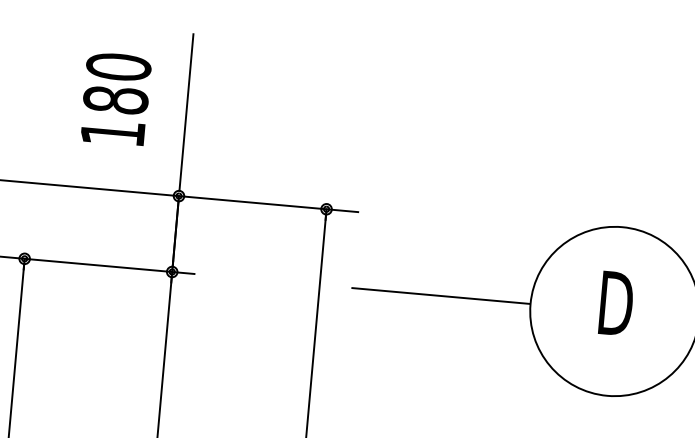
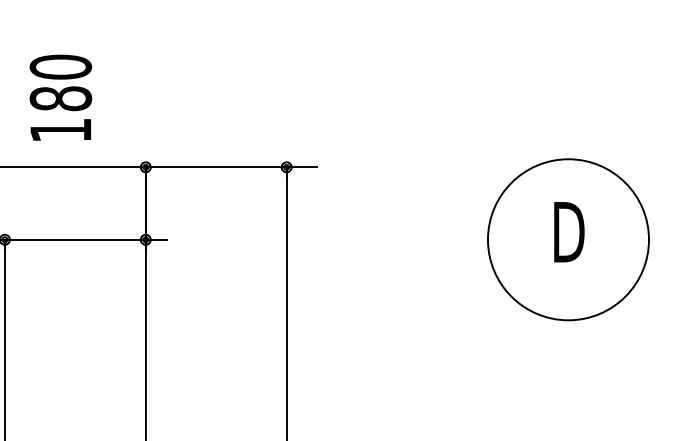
text: (115, 98) -> (60, 97), moved
line: (186, 112) -> (145, 87), removed
line: (440, 295) -> (401, 239), removed

